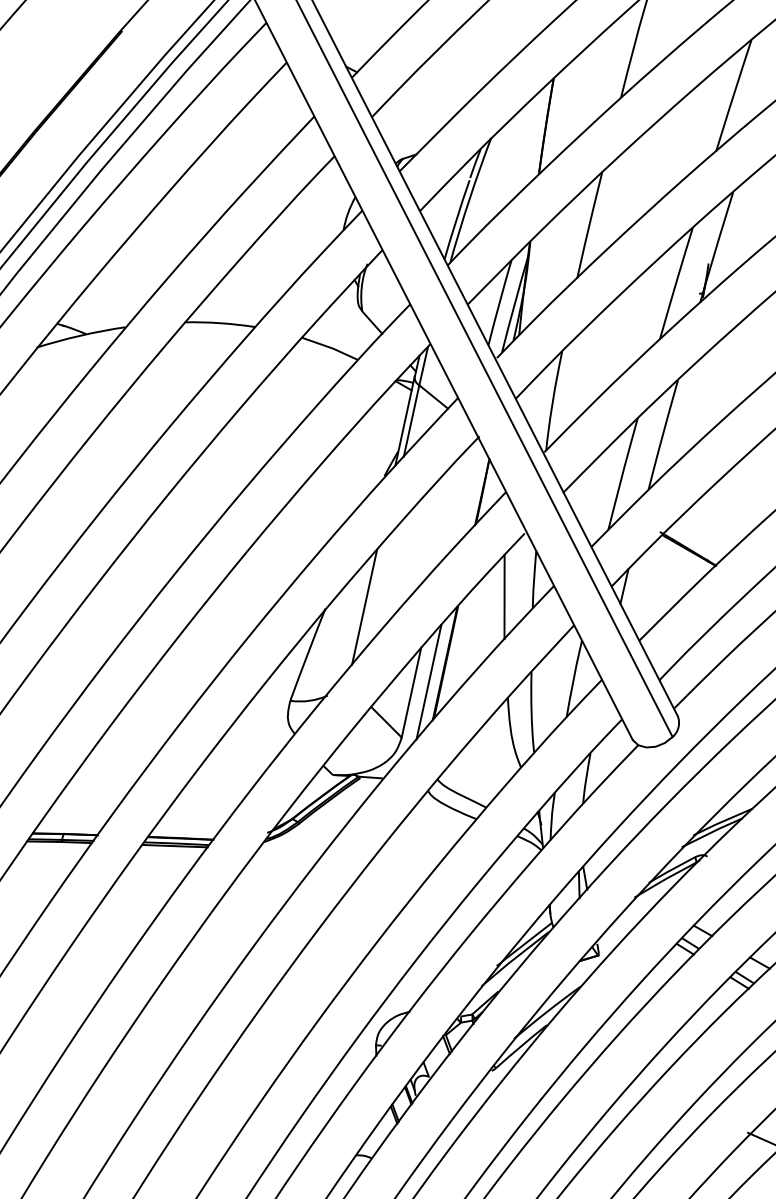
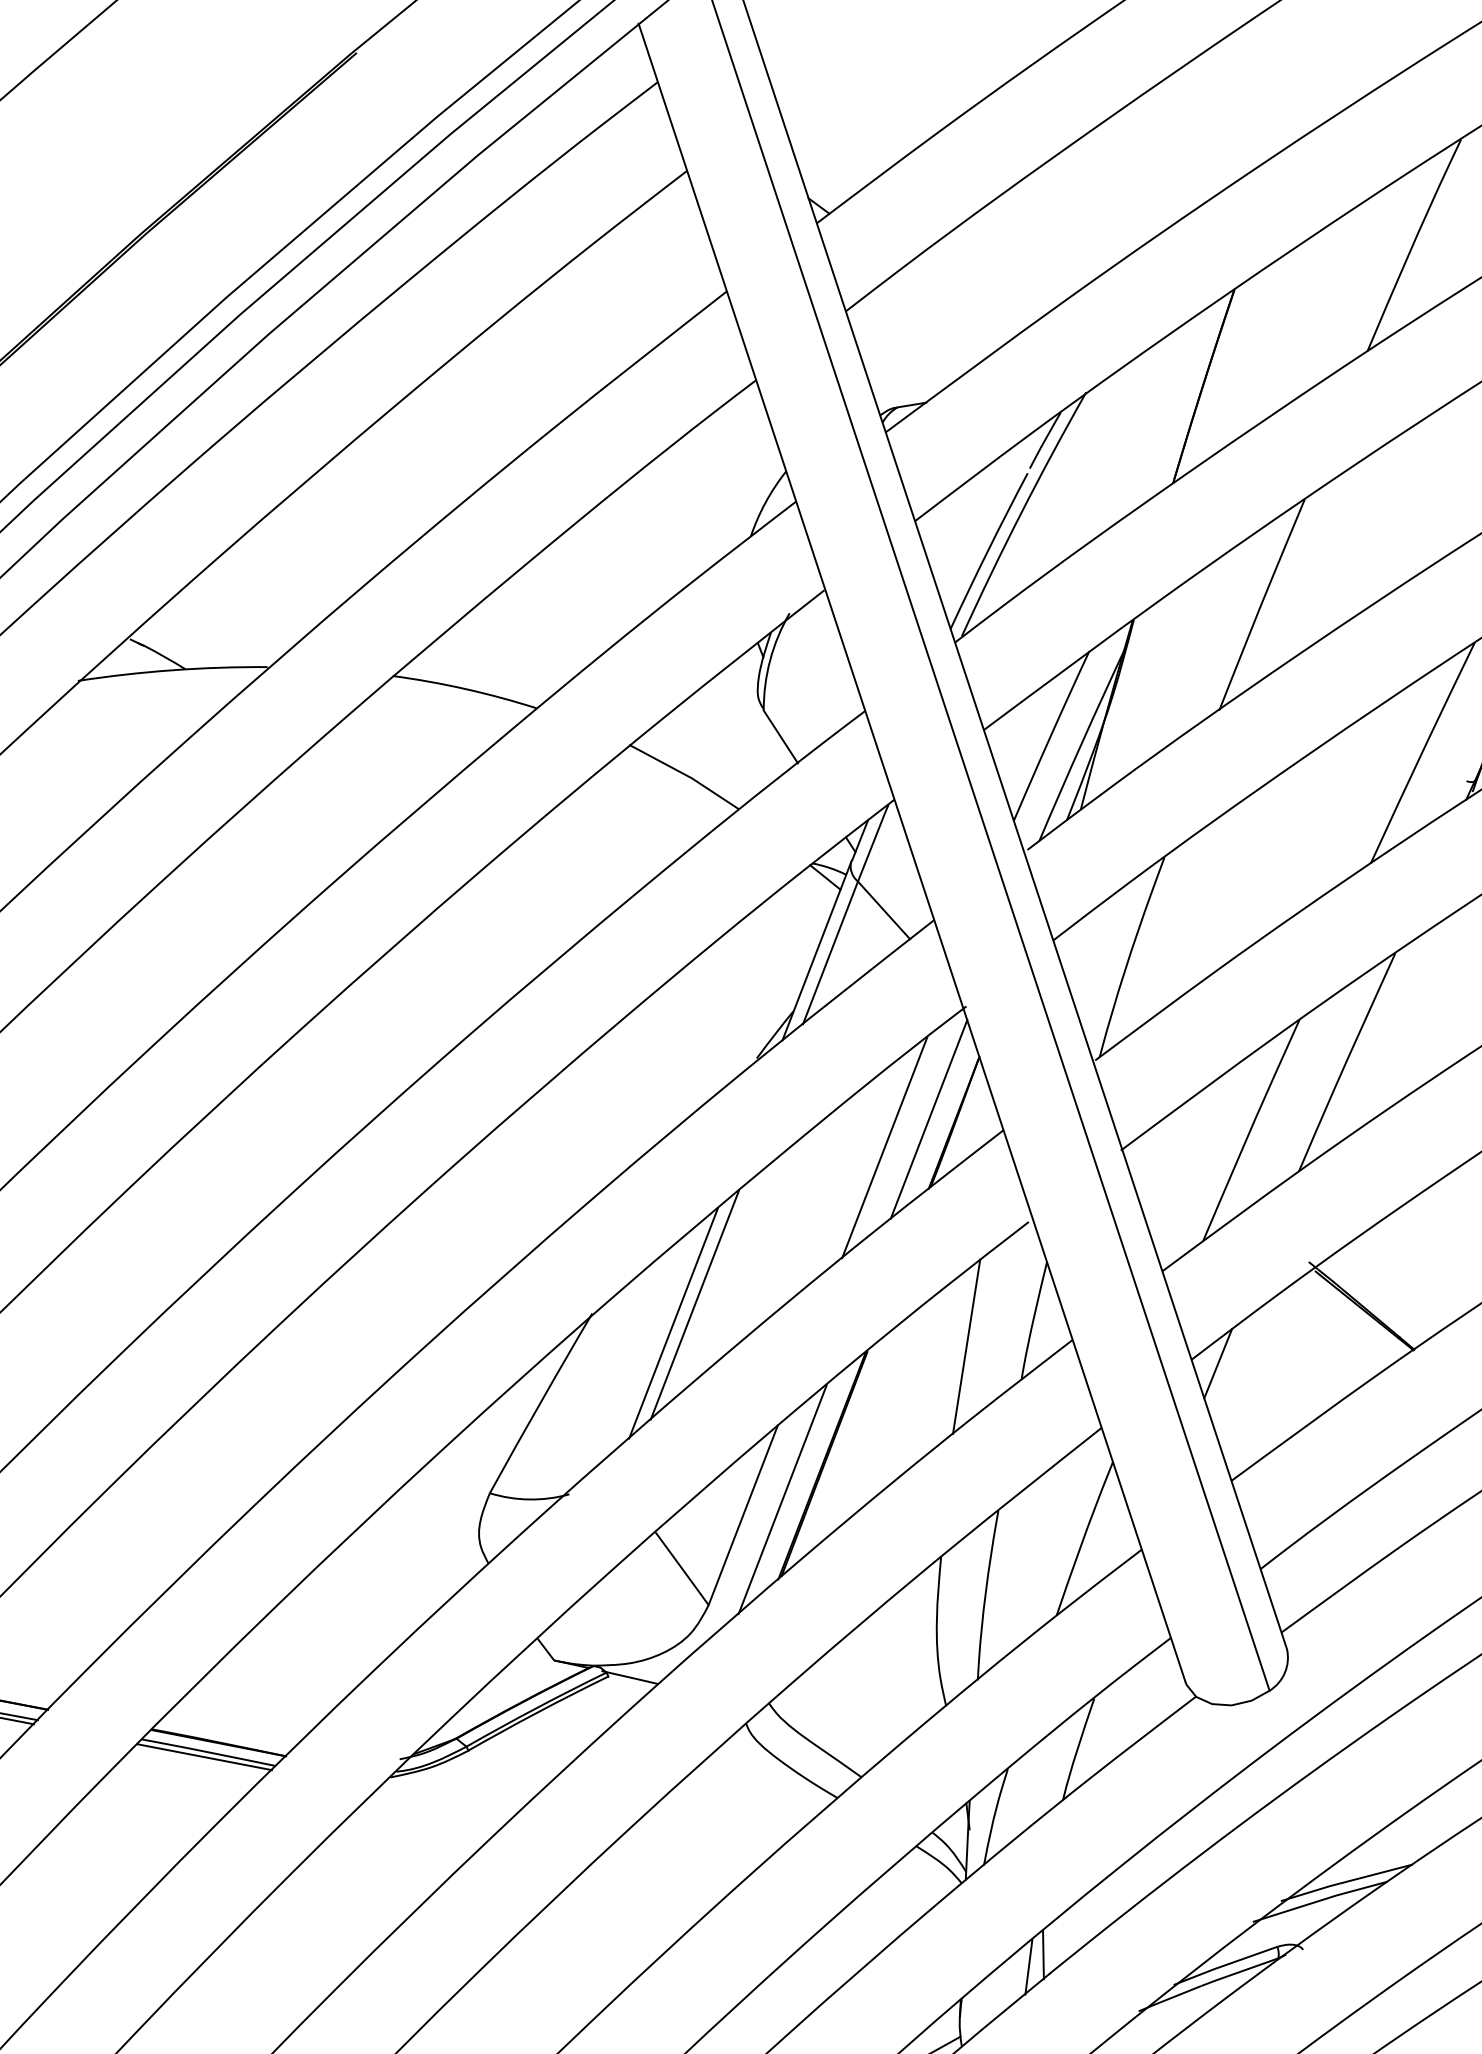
line: (470, 491) -> (929, 1117), added
line: (451, 508) -> (885, 1146), added
line: (372, 596) -> (693, 1303), added

